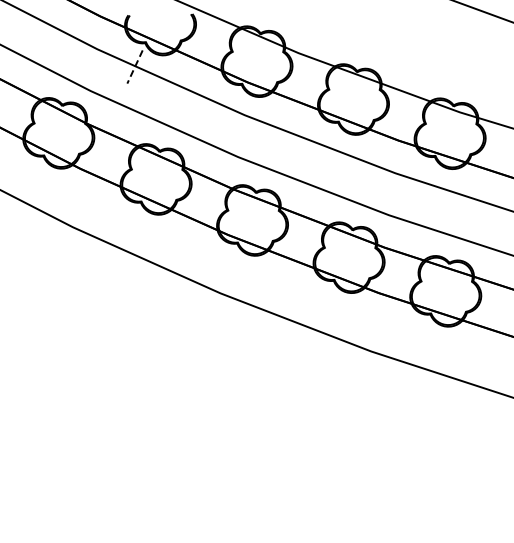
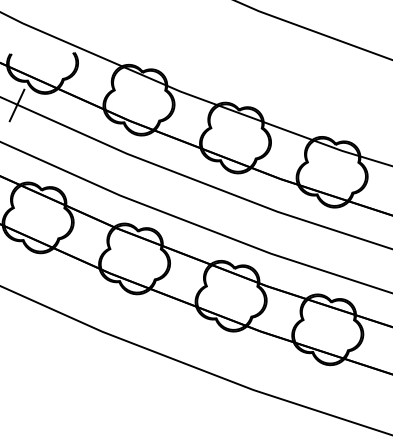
line: (134, 67) -> (16, 105), dashed -> solid

